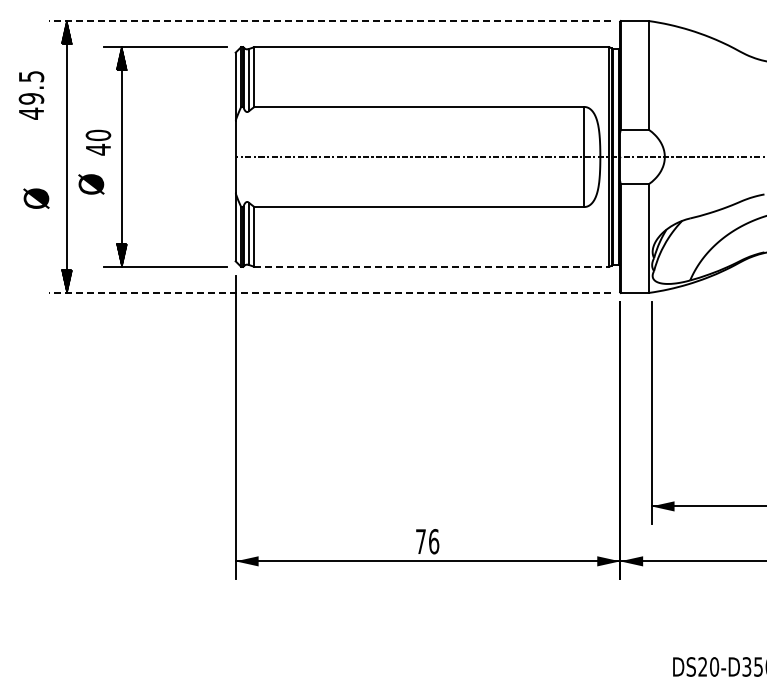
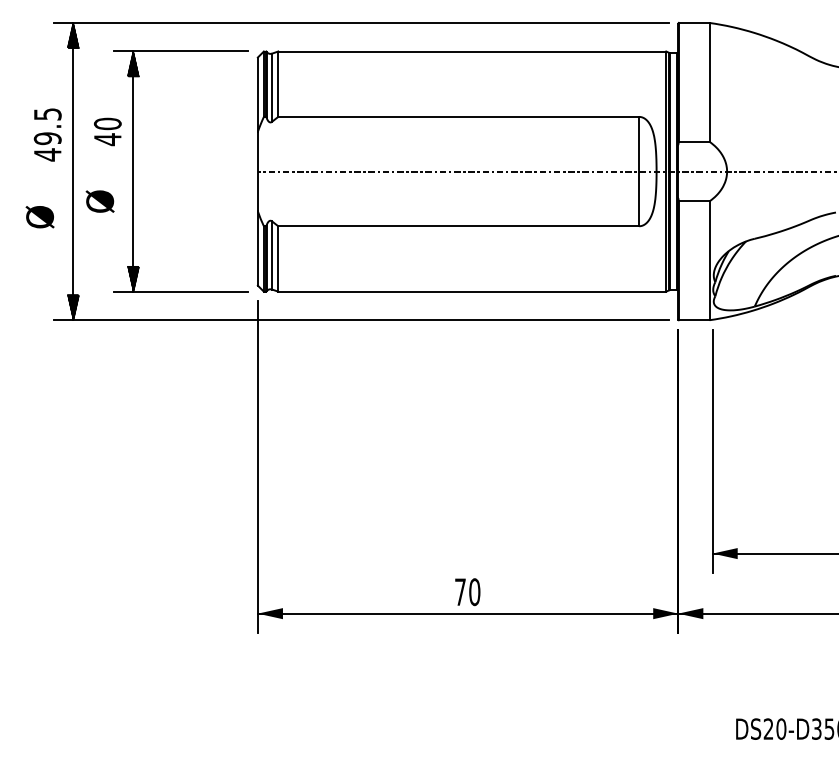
line: (330, 21) -> (361, 23), dashed -> solid
text: (31, 95) -> (47, 134), moved
text: (98, 142) -> (107, 131), moved
line: (432, 266) -> (473, 291), dashed -> solid
line: (330, 292) -> (361, 319), dashed -> solid
text: (434, 541) -> (475, 591), 76 -> 70

